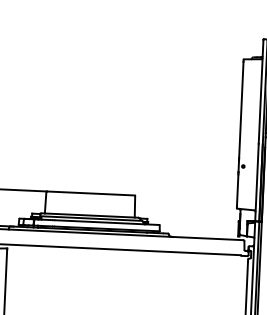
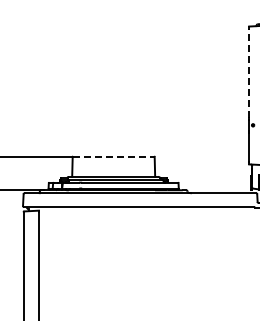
line: (240, 109) -> (248, 72), solid -> dashed
line: (91, 193) -> (114, 156), solid -> dashed

